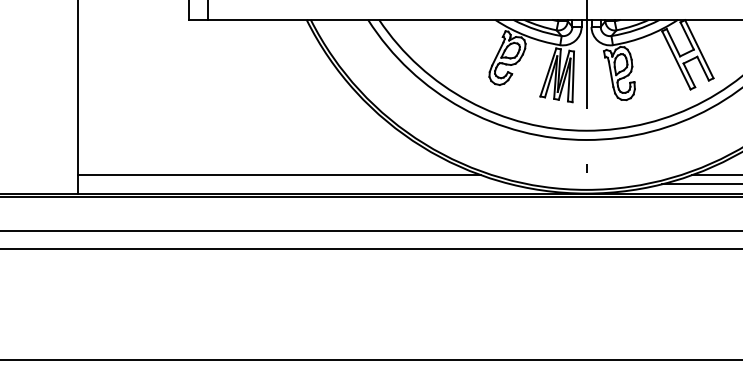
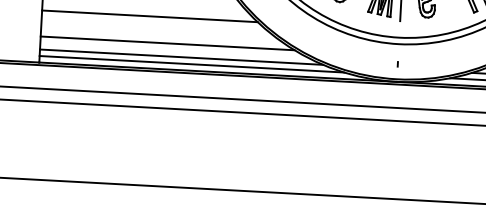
line: (231, 119) -> (149, 16), added
line: (258, 156) -> (167, 43), added
line: (294, 184) -> (191, 64), added

